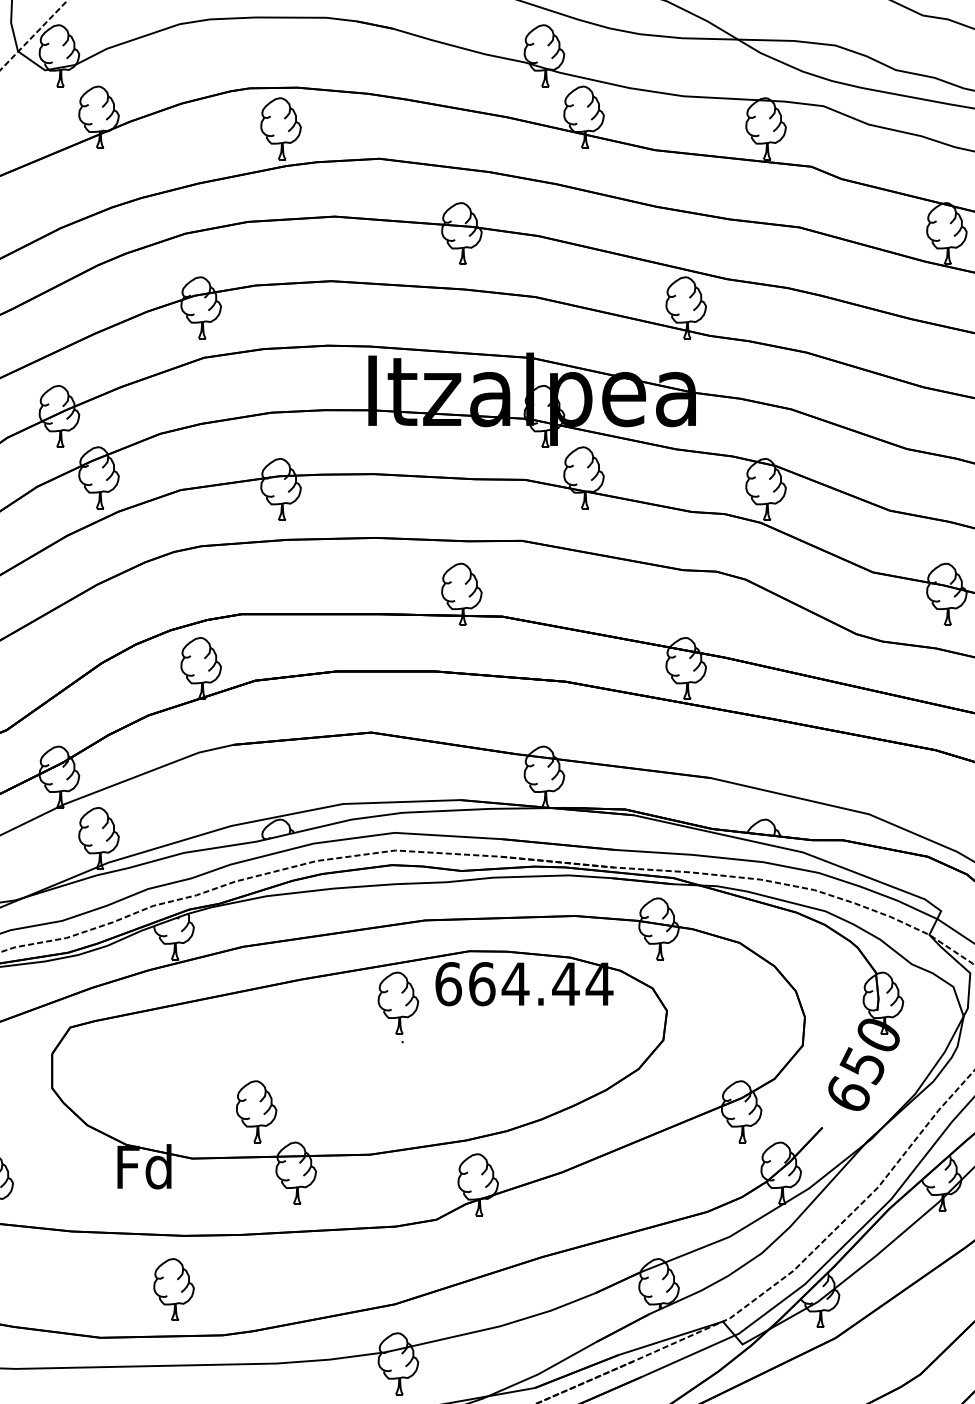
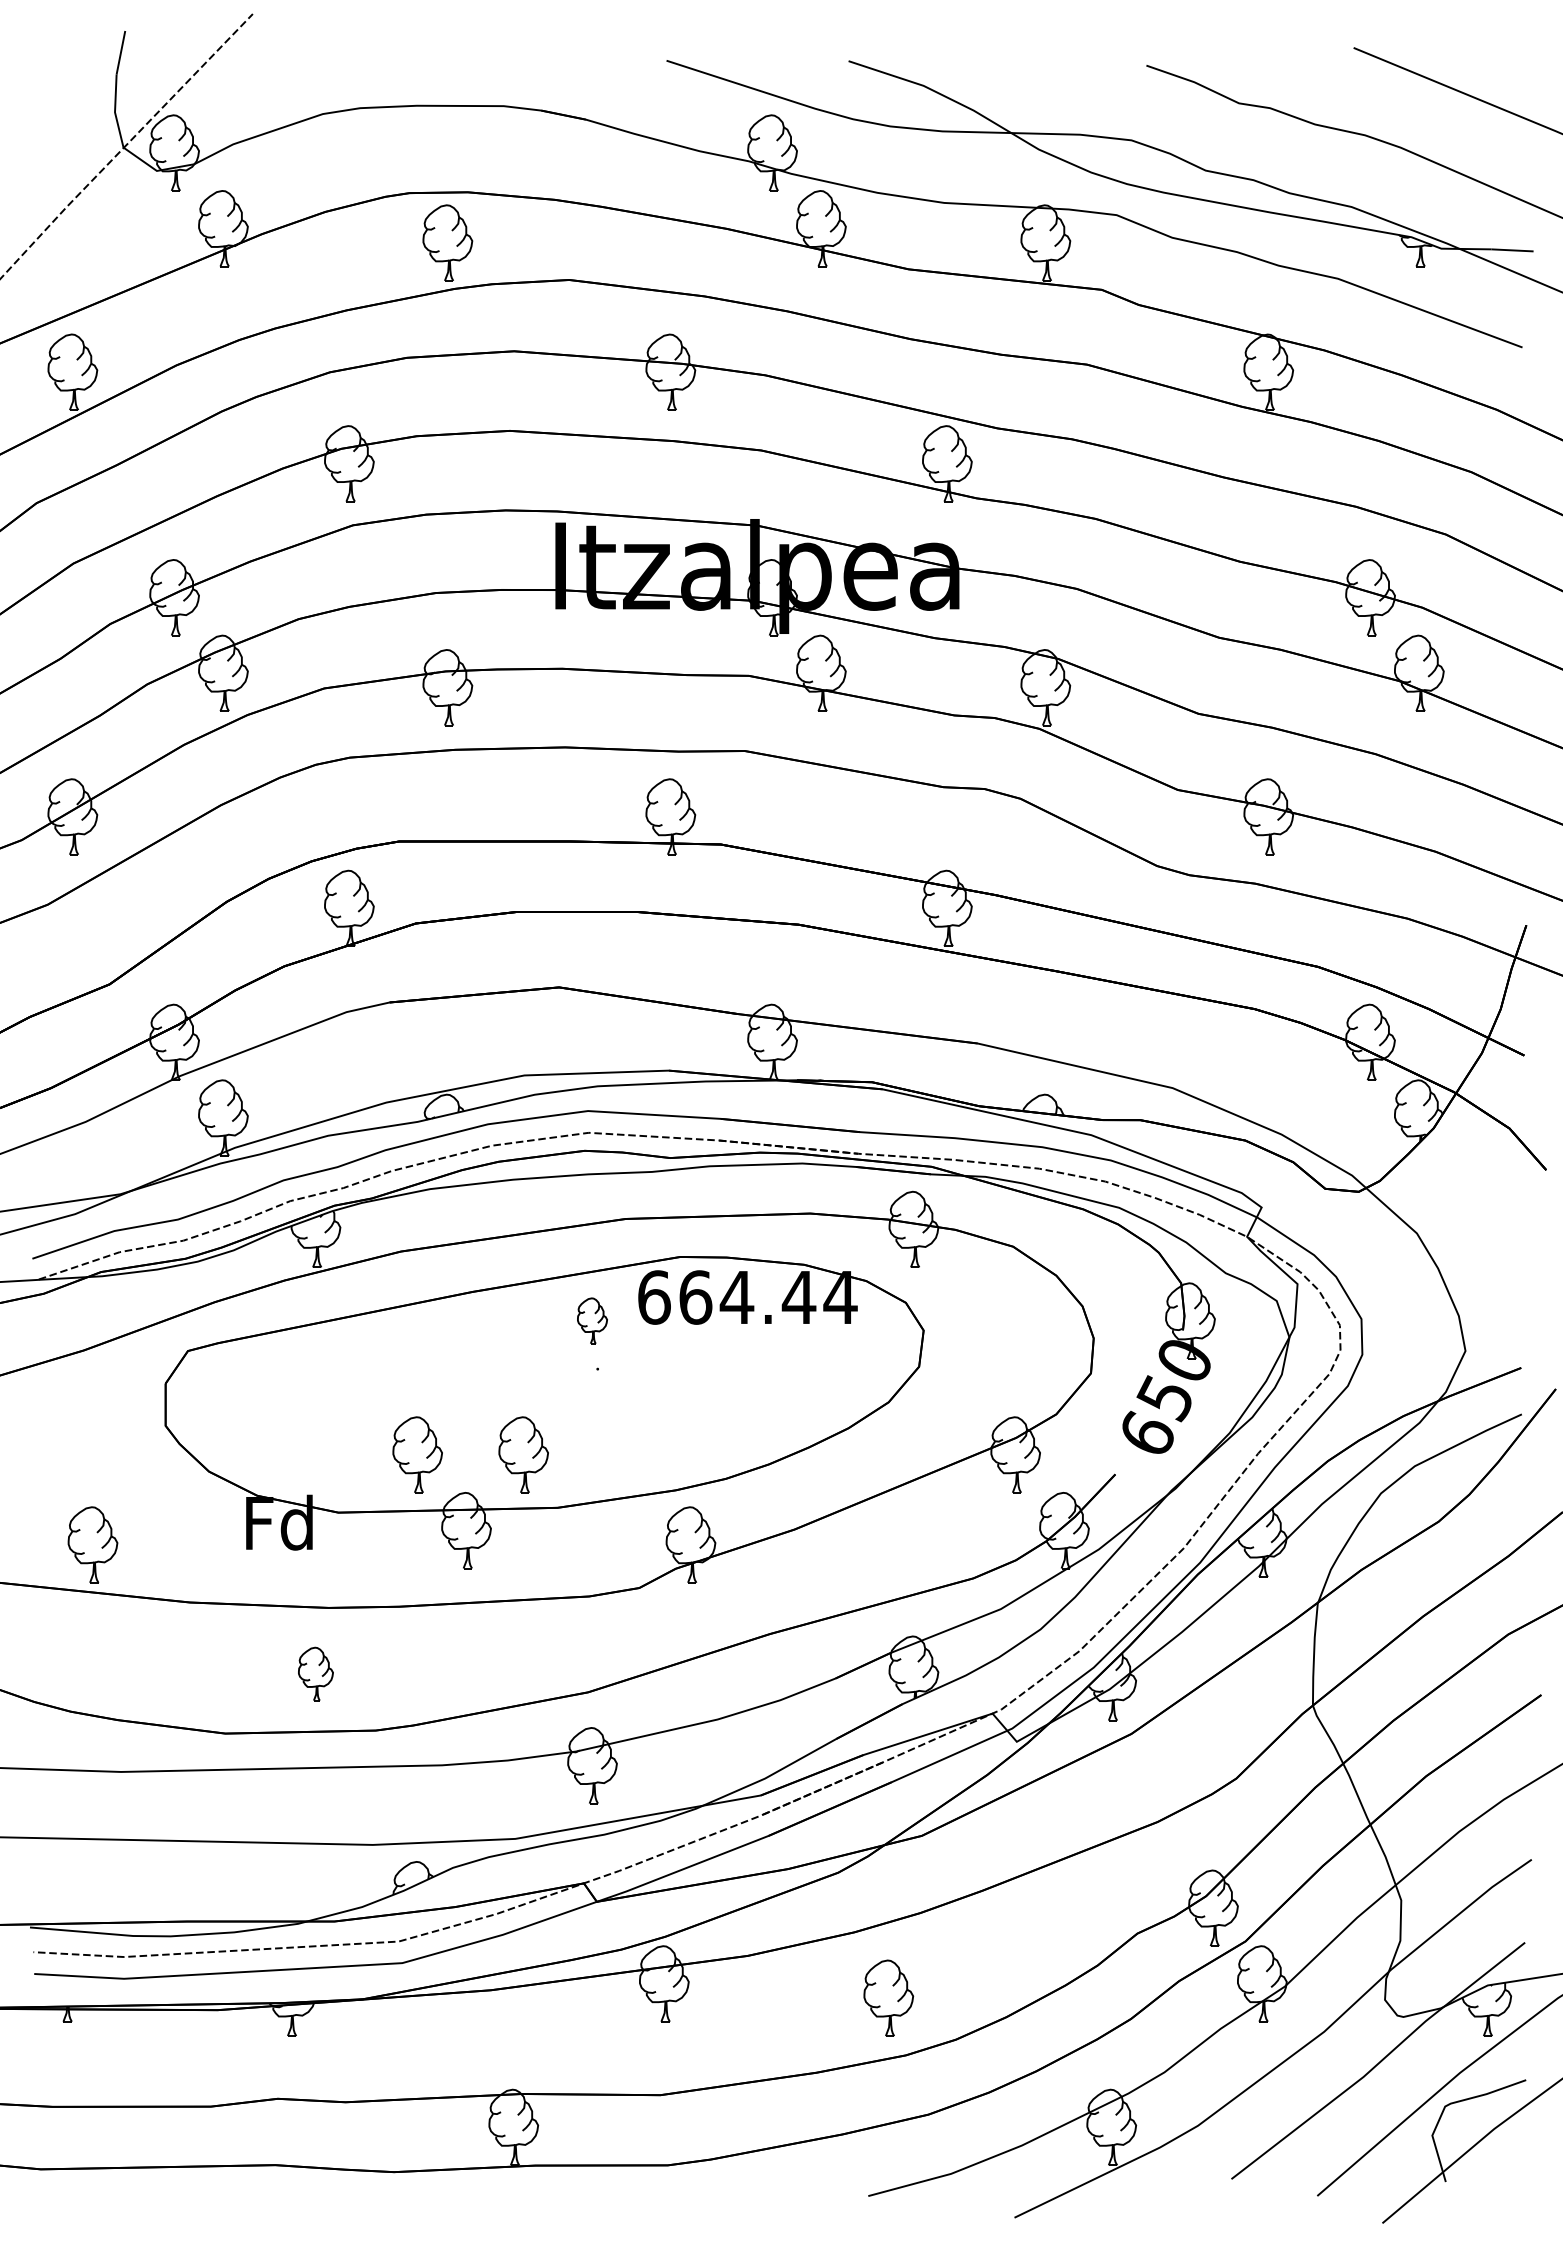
part: (398, 1002) -> (592, 1320), size x0.6
part: (342, 1111) -> (523, 1454), added
part: (173, 1289) -> (315, 1673), size x0.7

